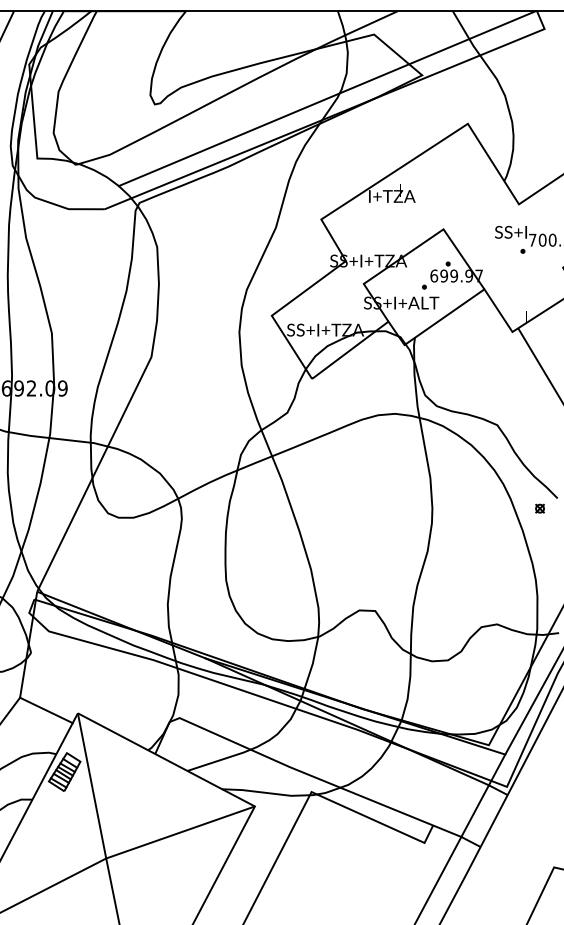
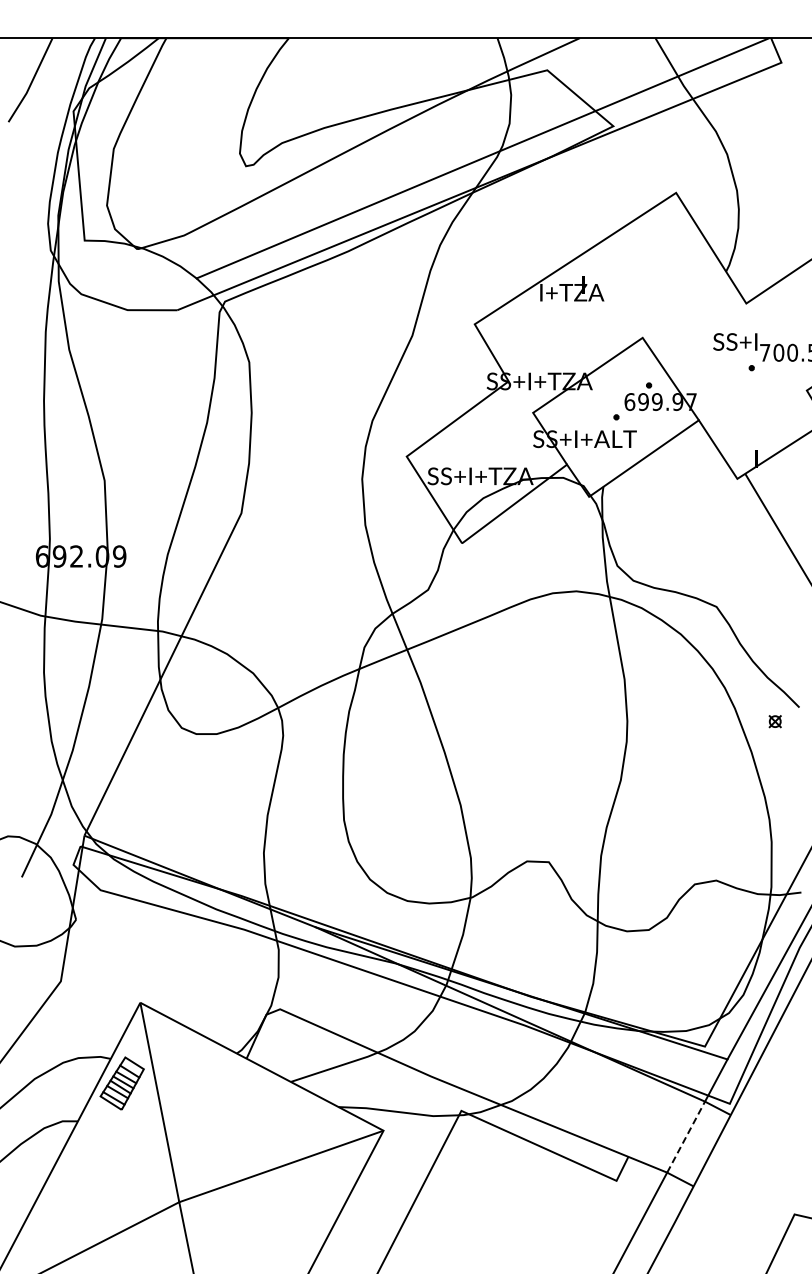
line: (45, 710) -> (96, 998), removed
line: (475, 810) -> (686, 1136), solid -> dashed

